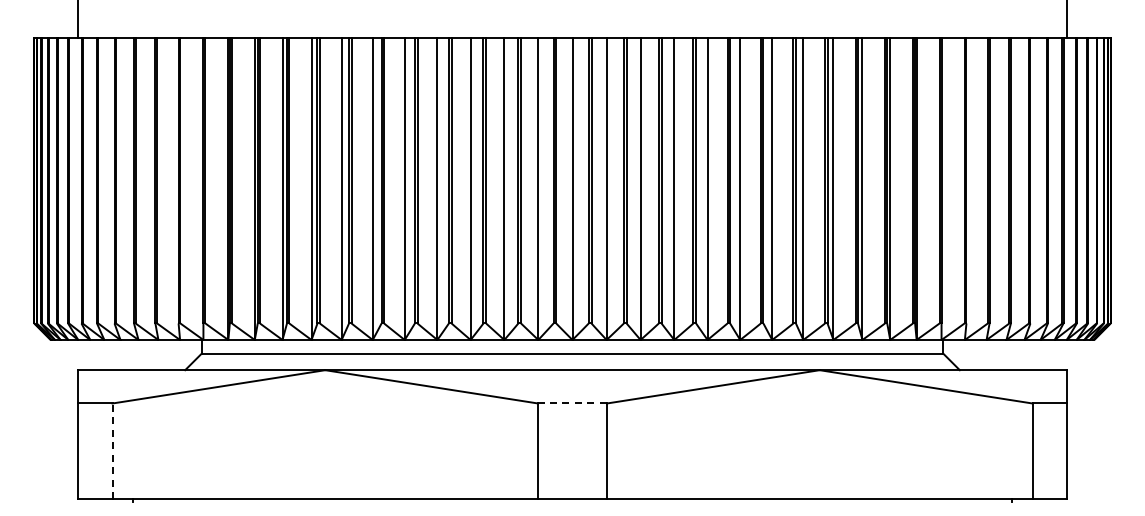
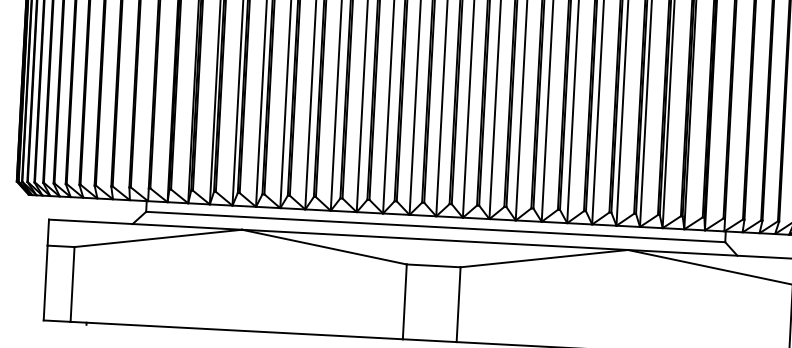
line: (572, 403) -> (433, 265), dashed -> solid
line: (112, 451) -> (72, 284), dashed -> solid

